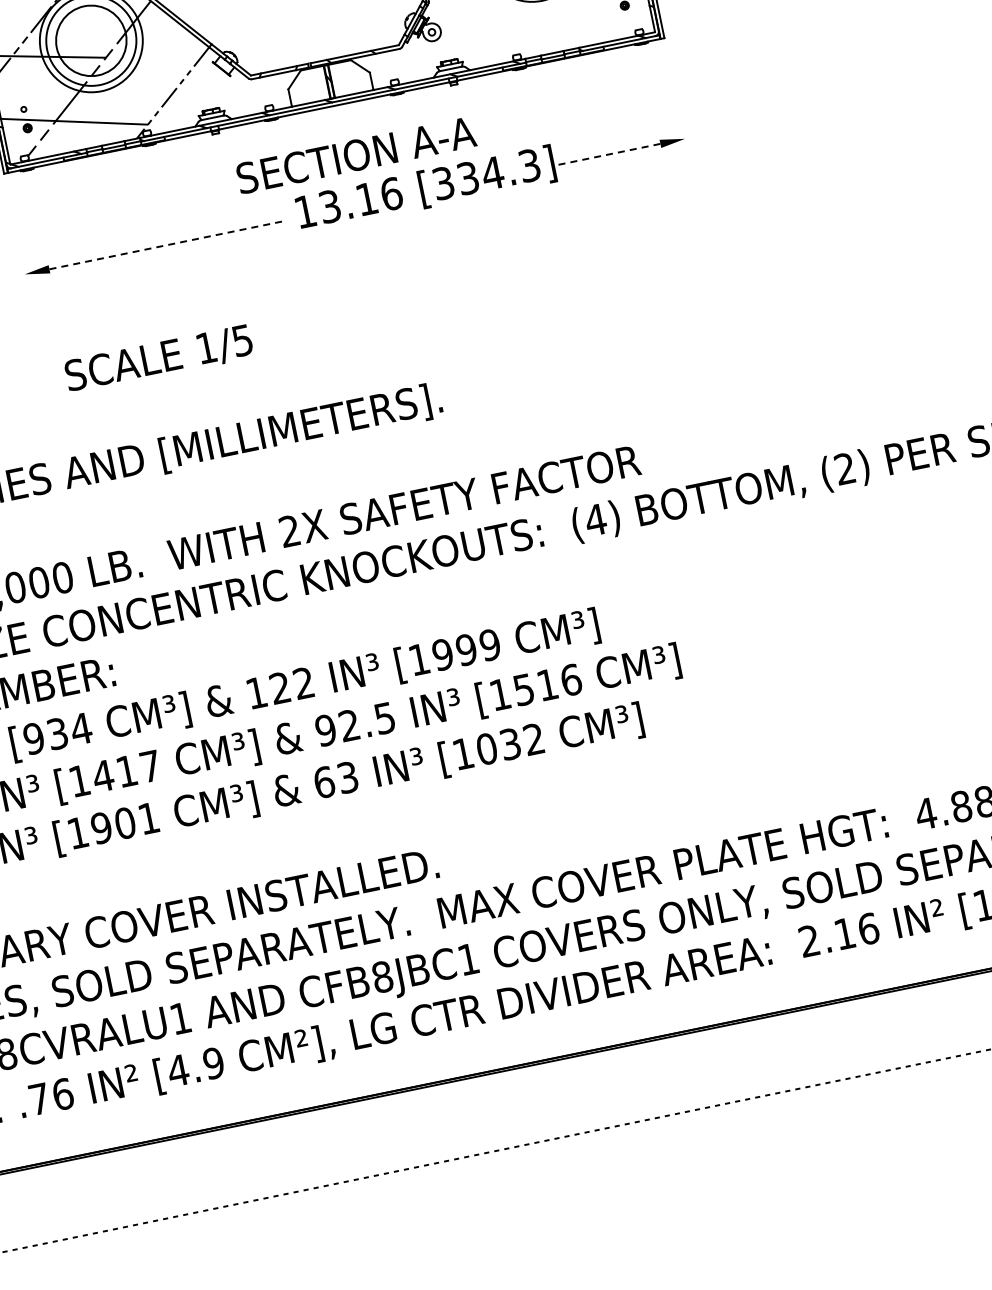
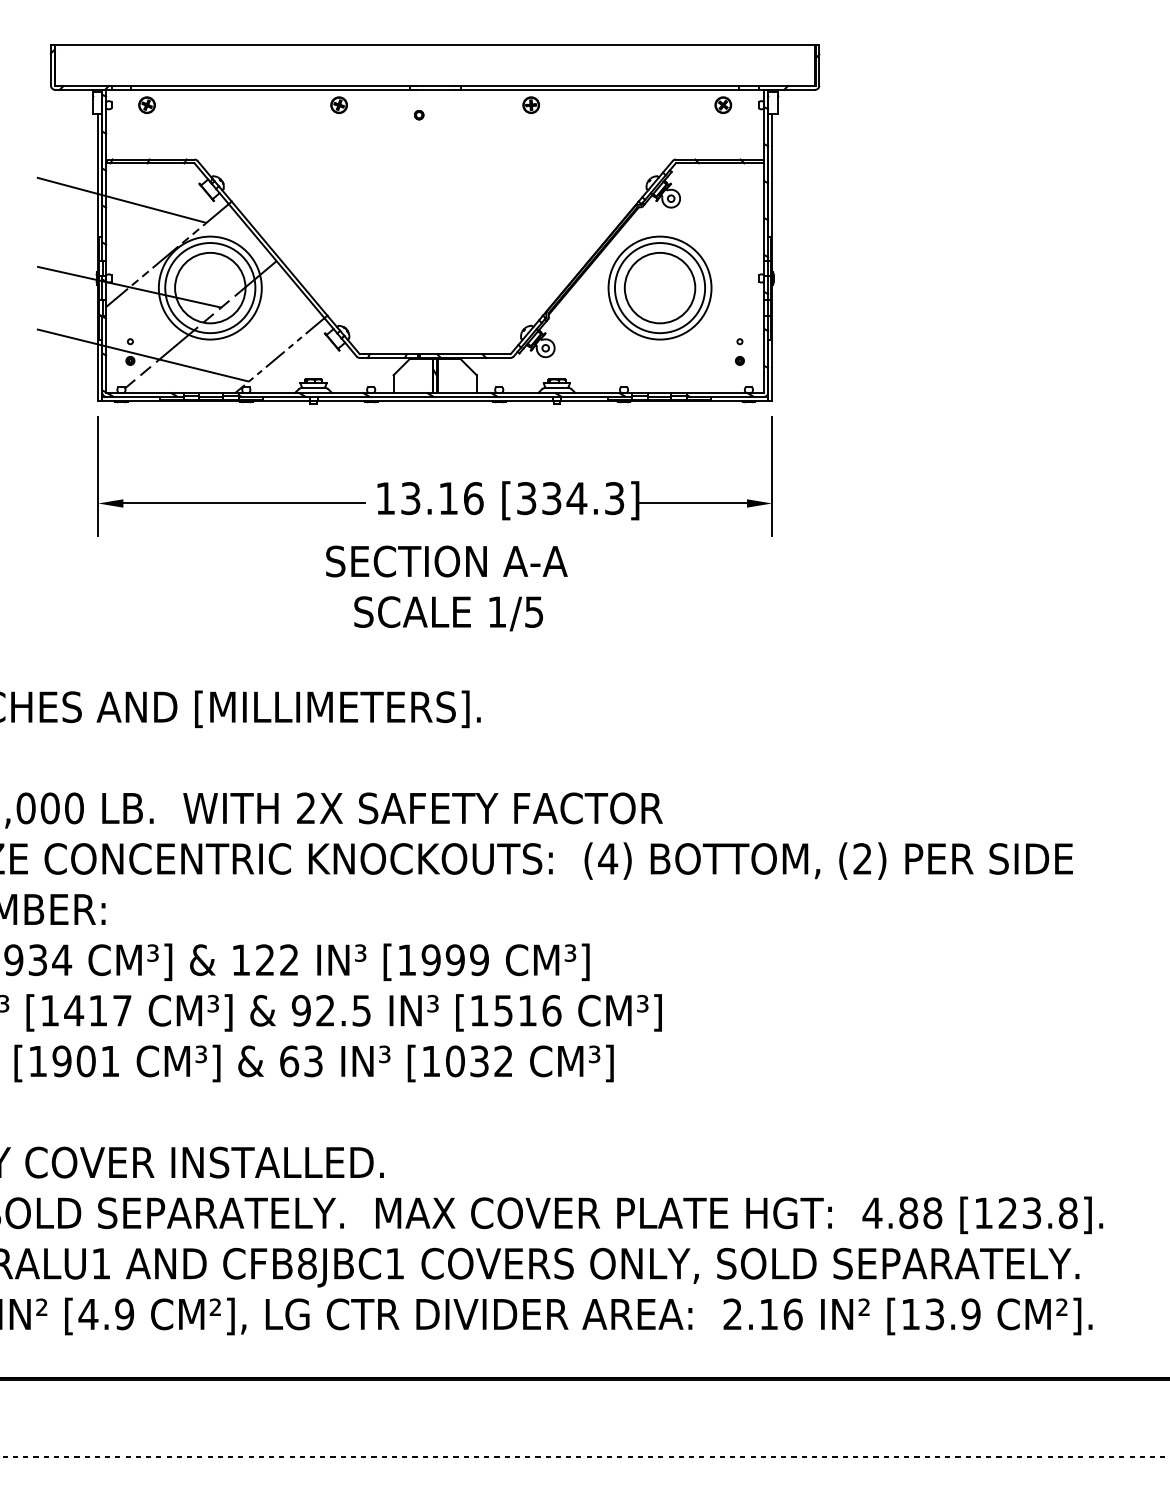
line: (679, 111) -> (772, 475), added
line: (607, 154) -> (693, 503), dashed -> solid
text: (355, 155) -> (446, 561), moved
line: (168, 244) -> (244, 503), dashed -> solid
line: (19, 246) -> (98, 475), added
text: (158, 359) -> (448, 613), moved

